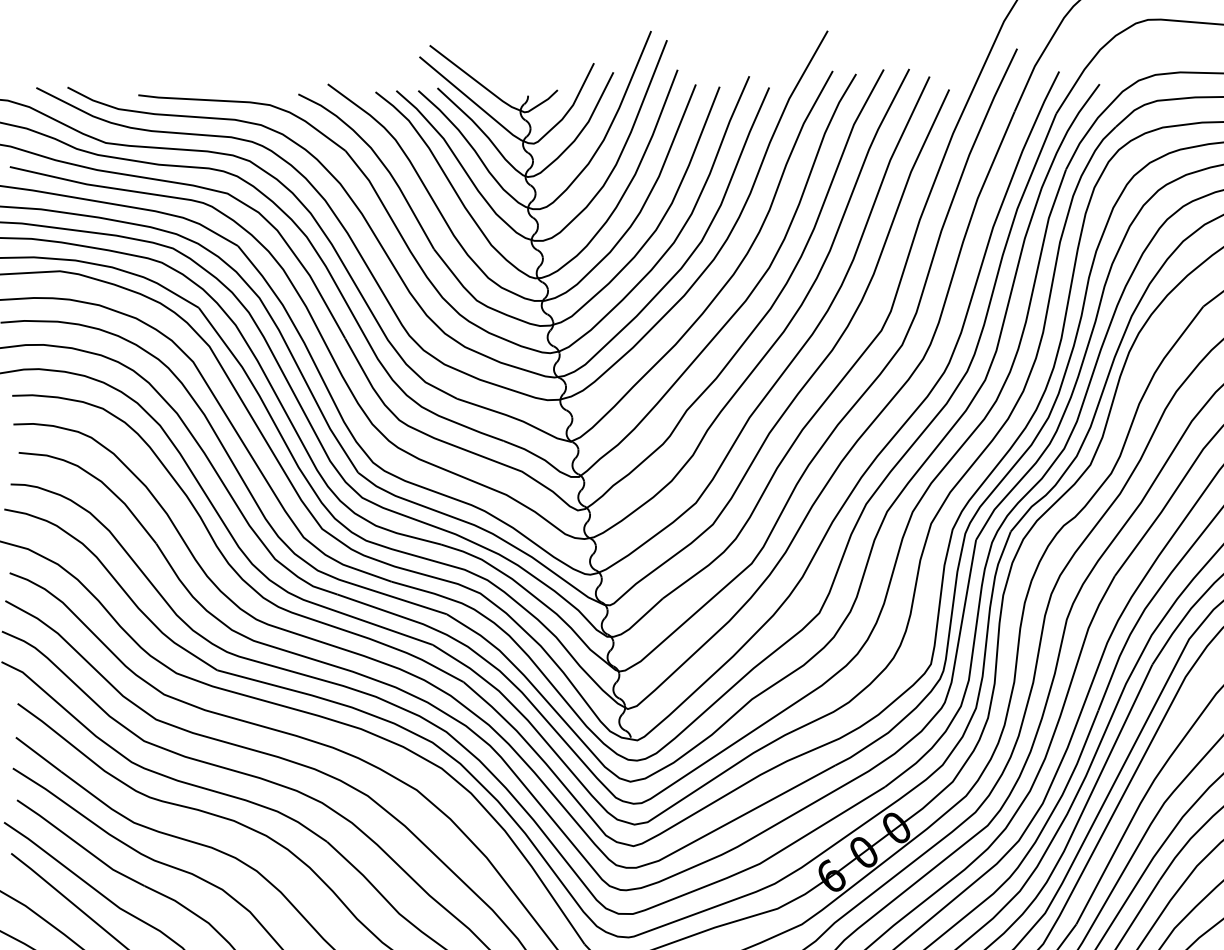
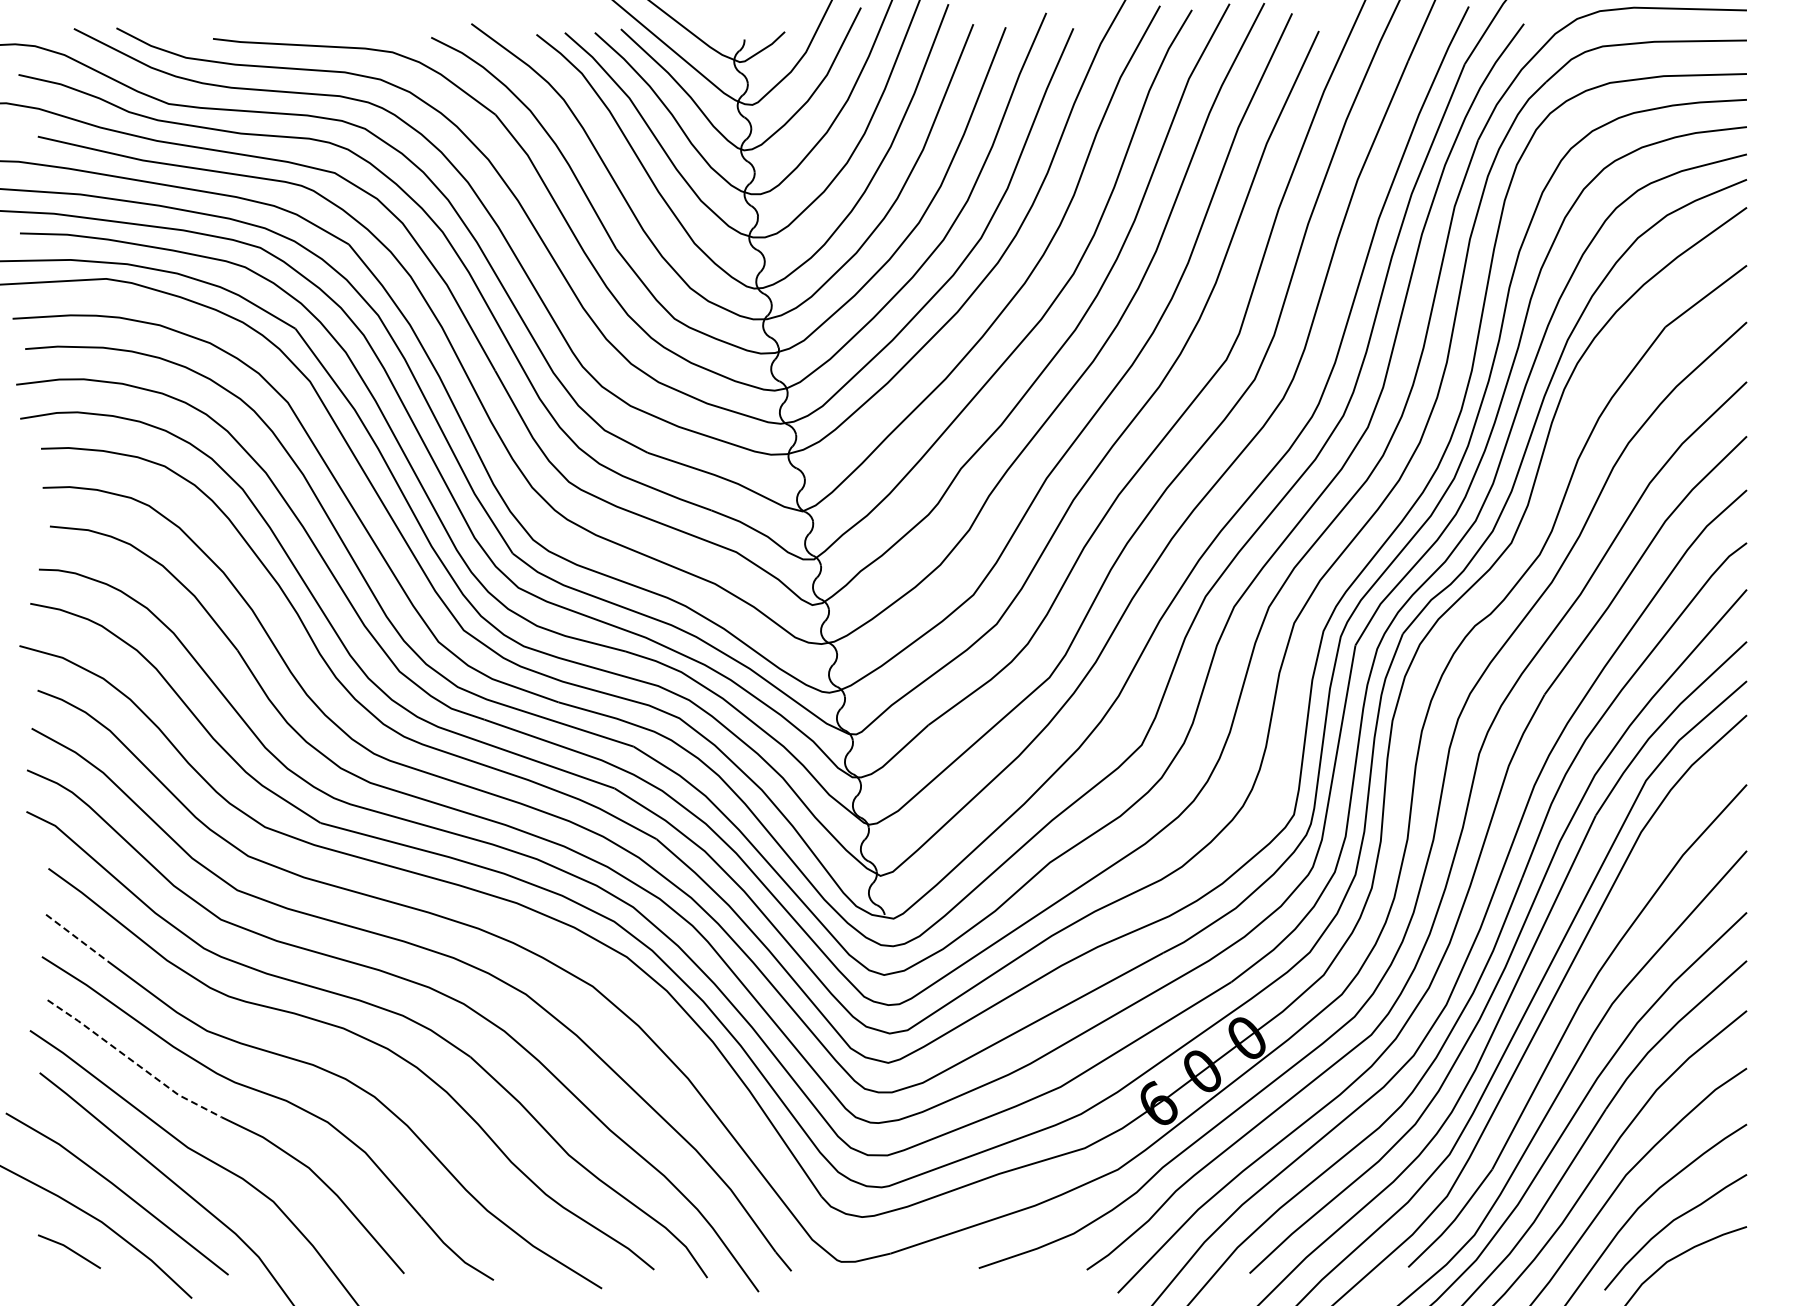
line: (38, 754) -> (76, 937), solid -> dashed
line: (80, 845) -> (133, 1061), solid -> dashed

